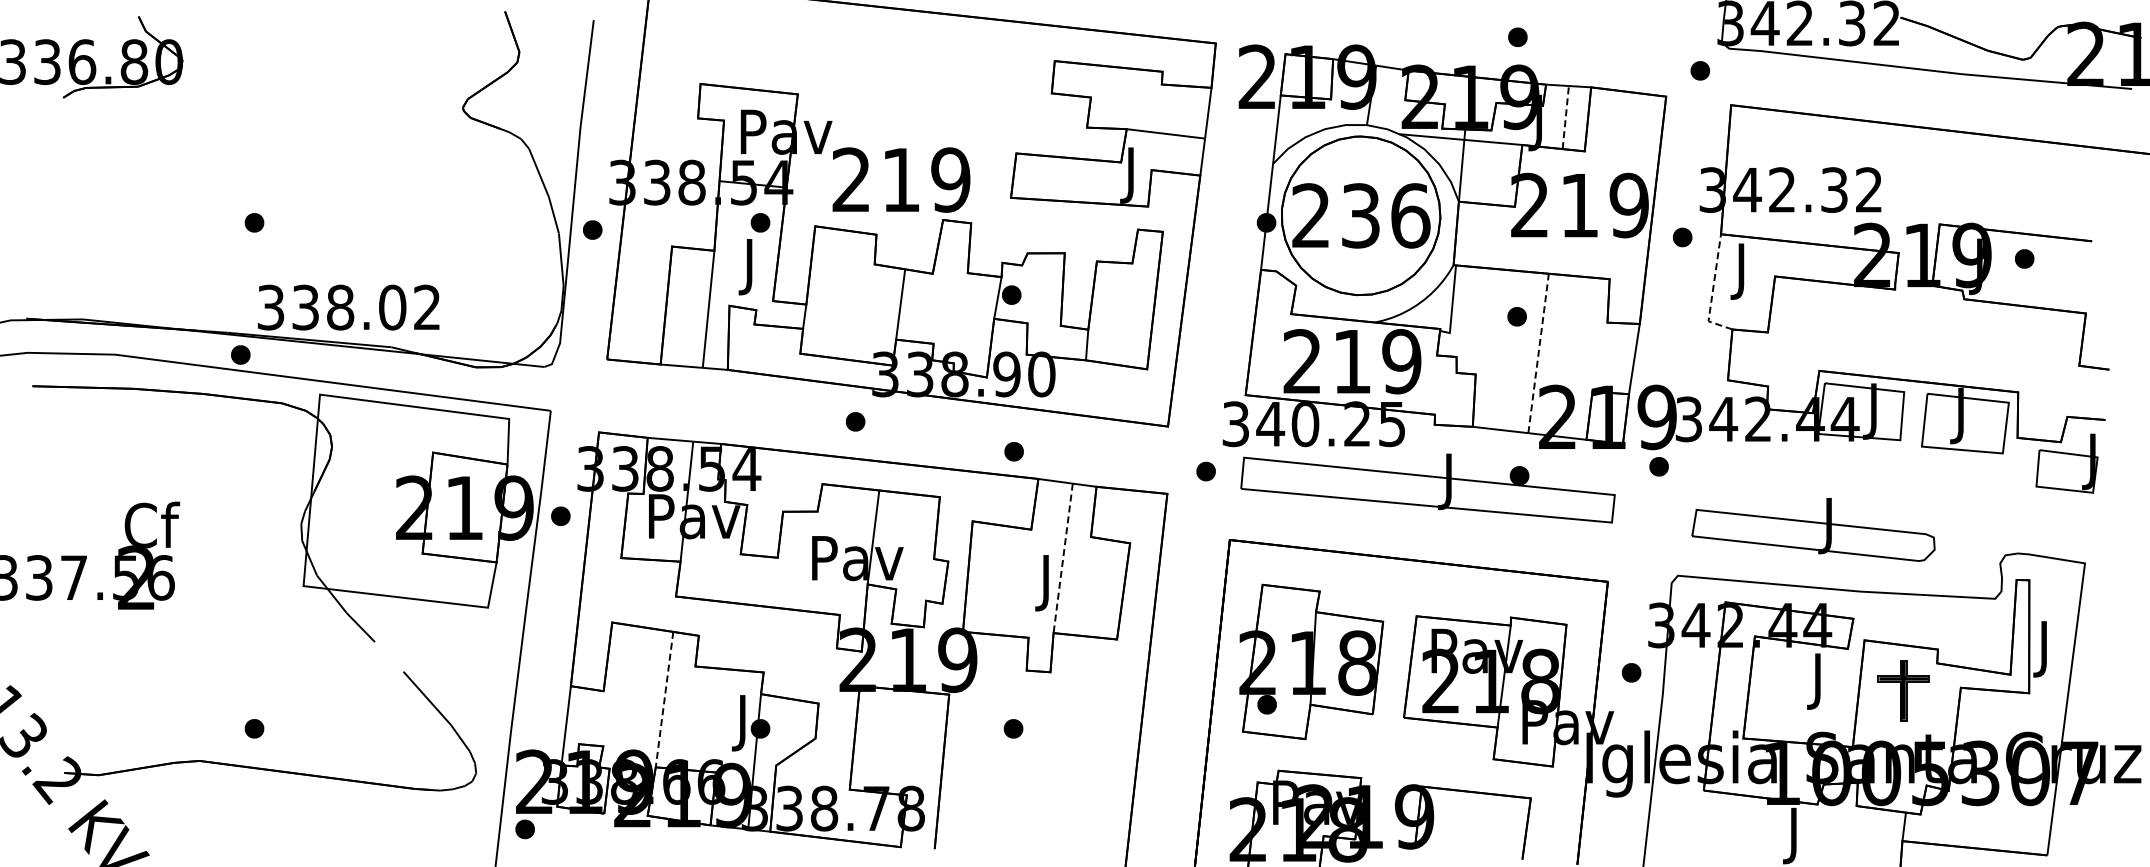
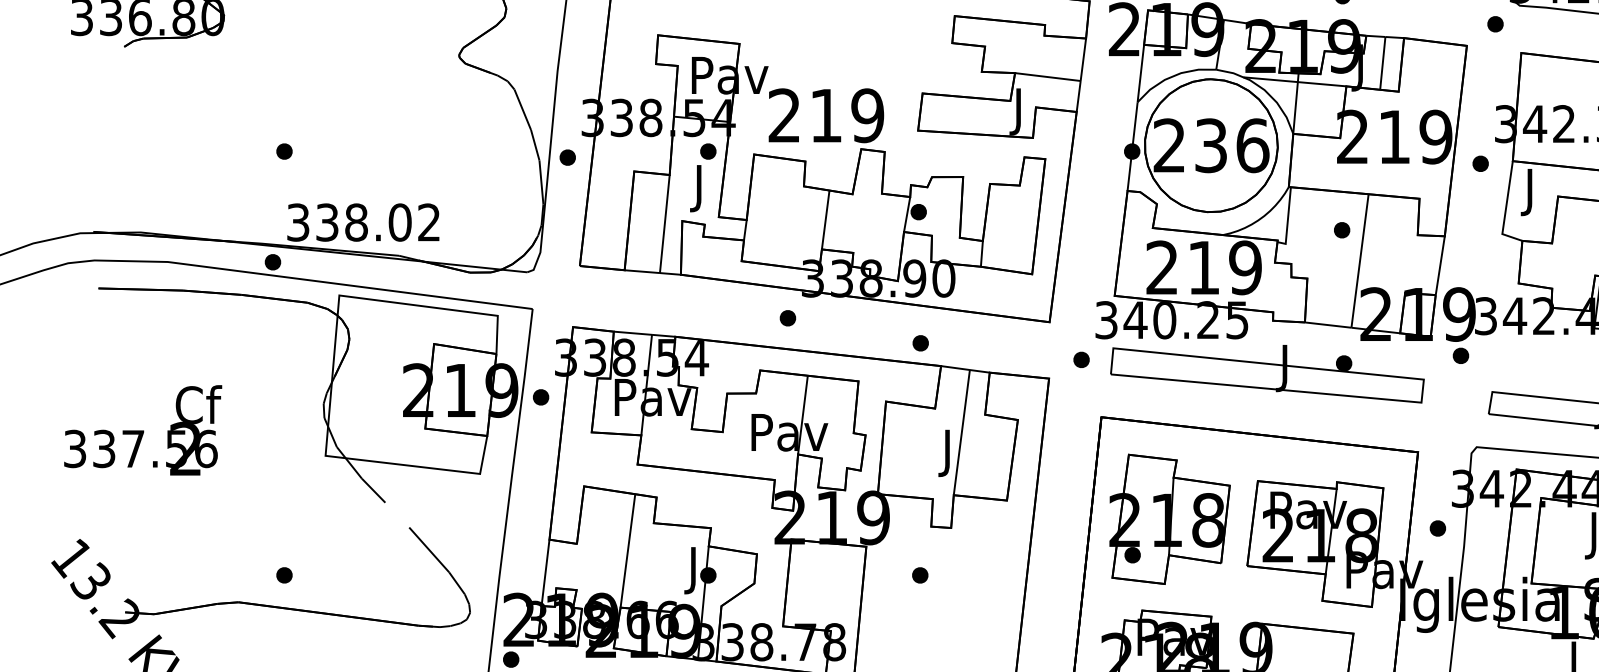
line: (1565, 117) -> (1382, 63), dashed -> solid
line: (1712, 290) -> (1505, 208), dashed -> solid
line: (1538, 352) -> (1359, 260), dashed -> solid
line: (1063, 558) -> (962, 432), dashed -> solid
line: (664, 700) -> (627, 551), dashed -> solid

